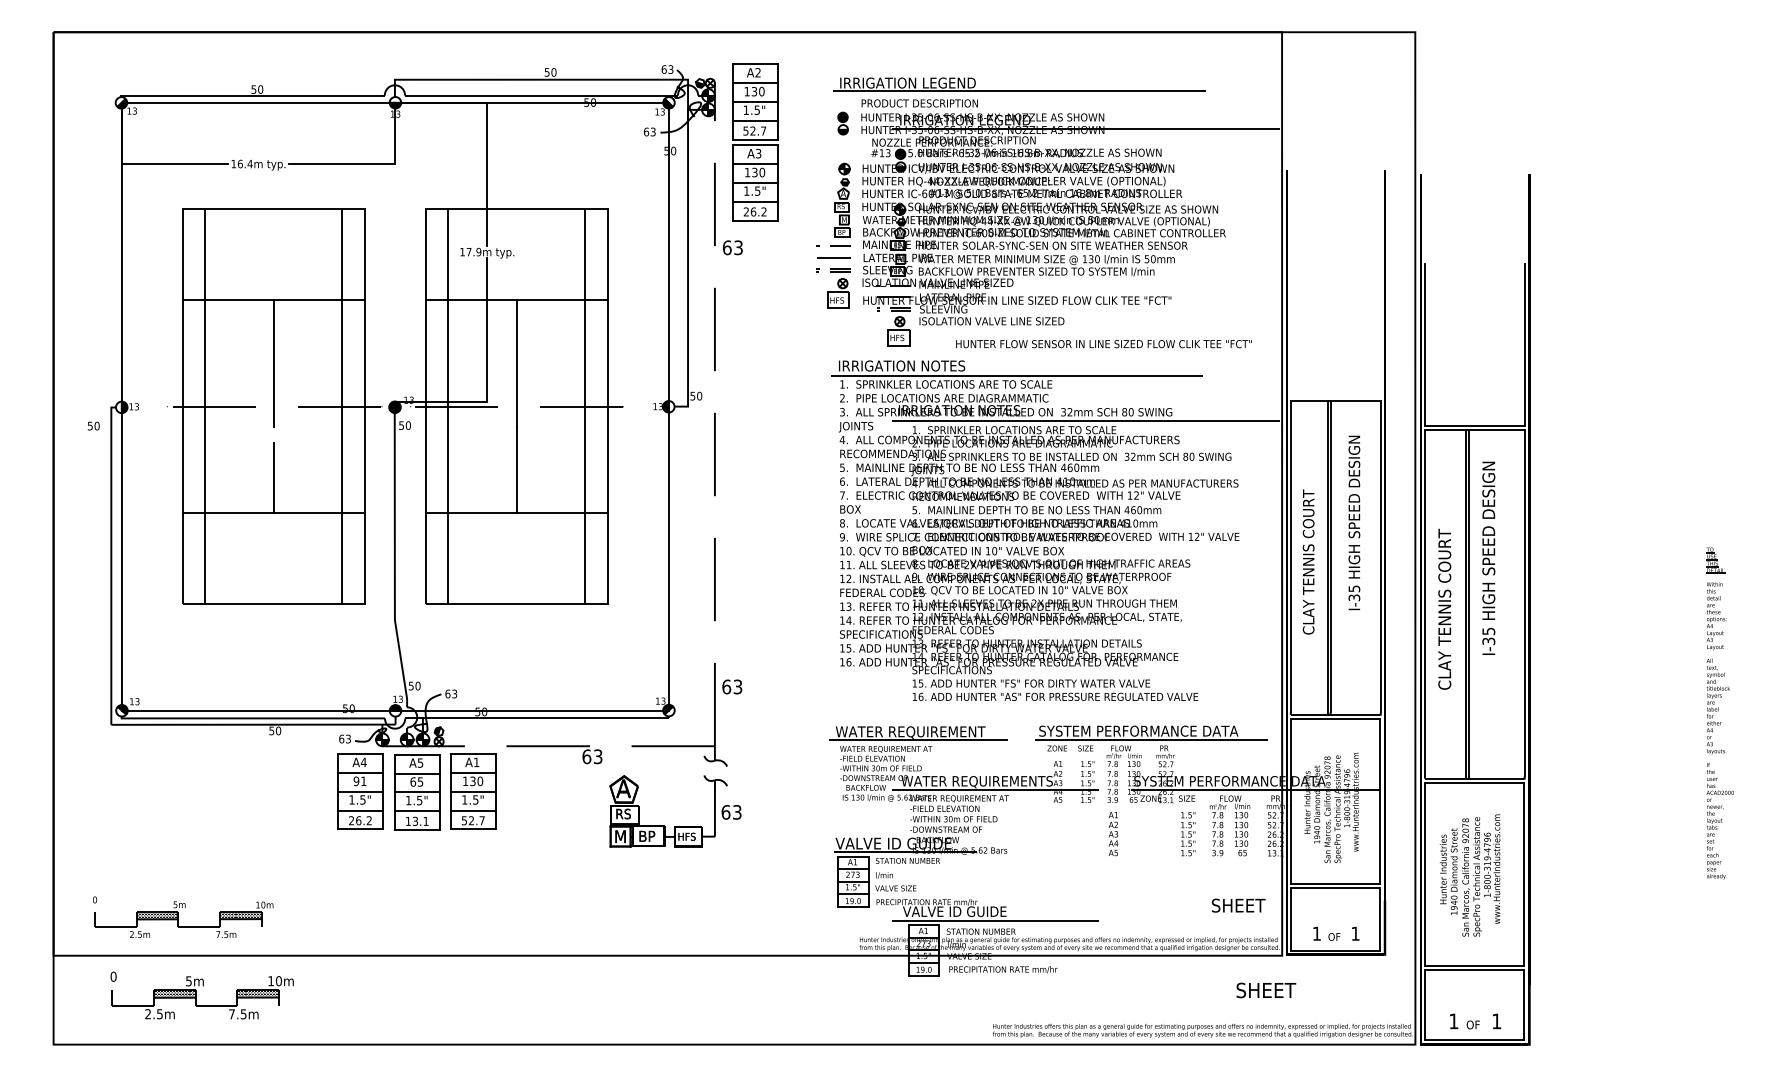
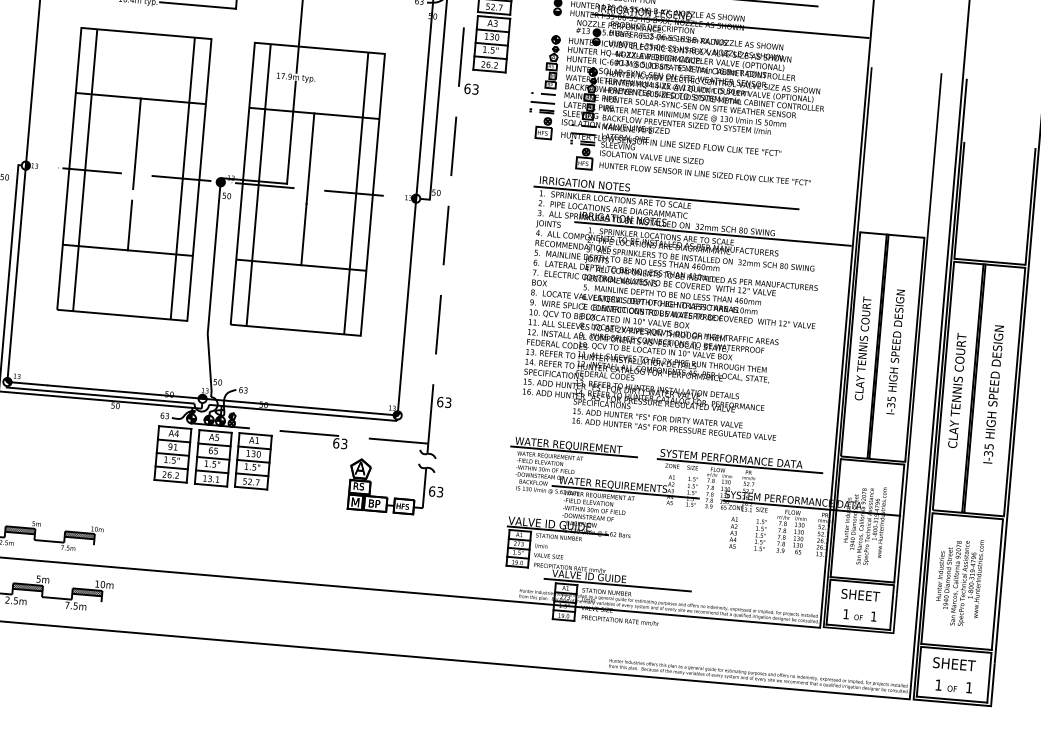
text: (1103, 344) -> (704, 174), moved
text: (1354, 522) -> (895, 351), moved
text: (1488, 557) -> (993, 393), moved
text: (1113, 834) -> (733, 533), moved
text: (1238, 905) -> (860, 595), moved
text: (1266, 990) -> (954, 664), moved

